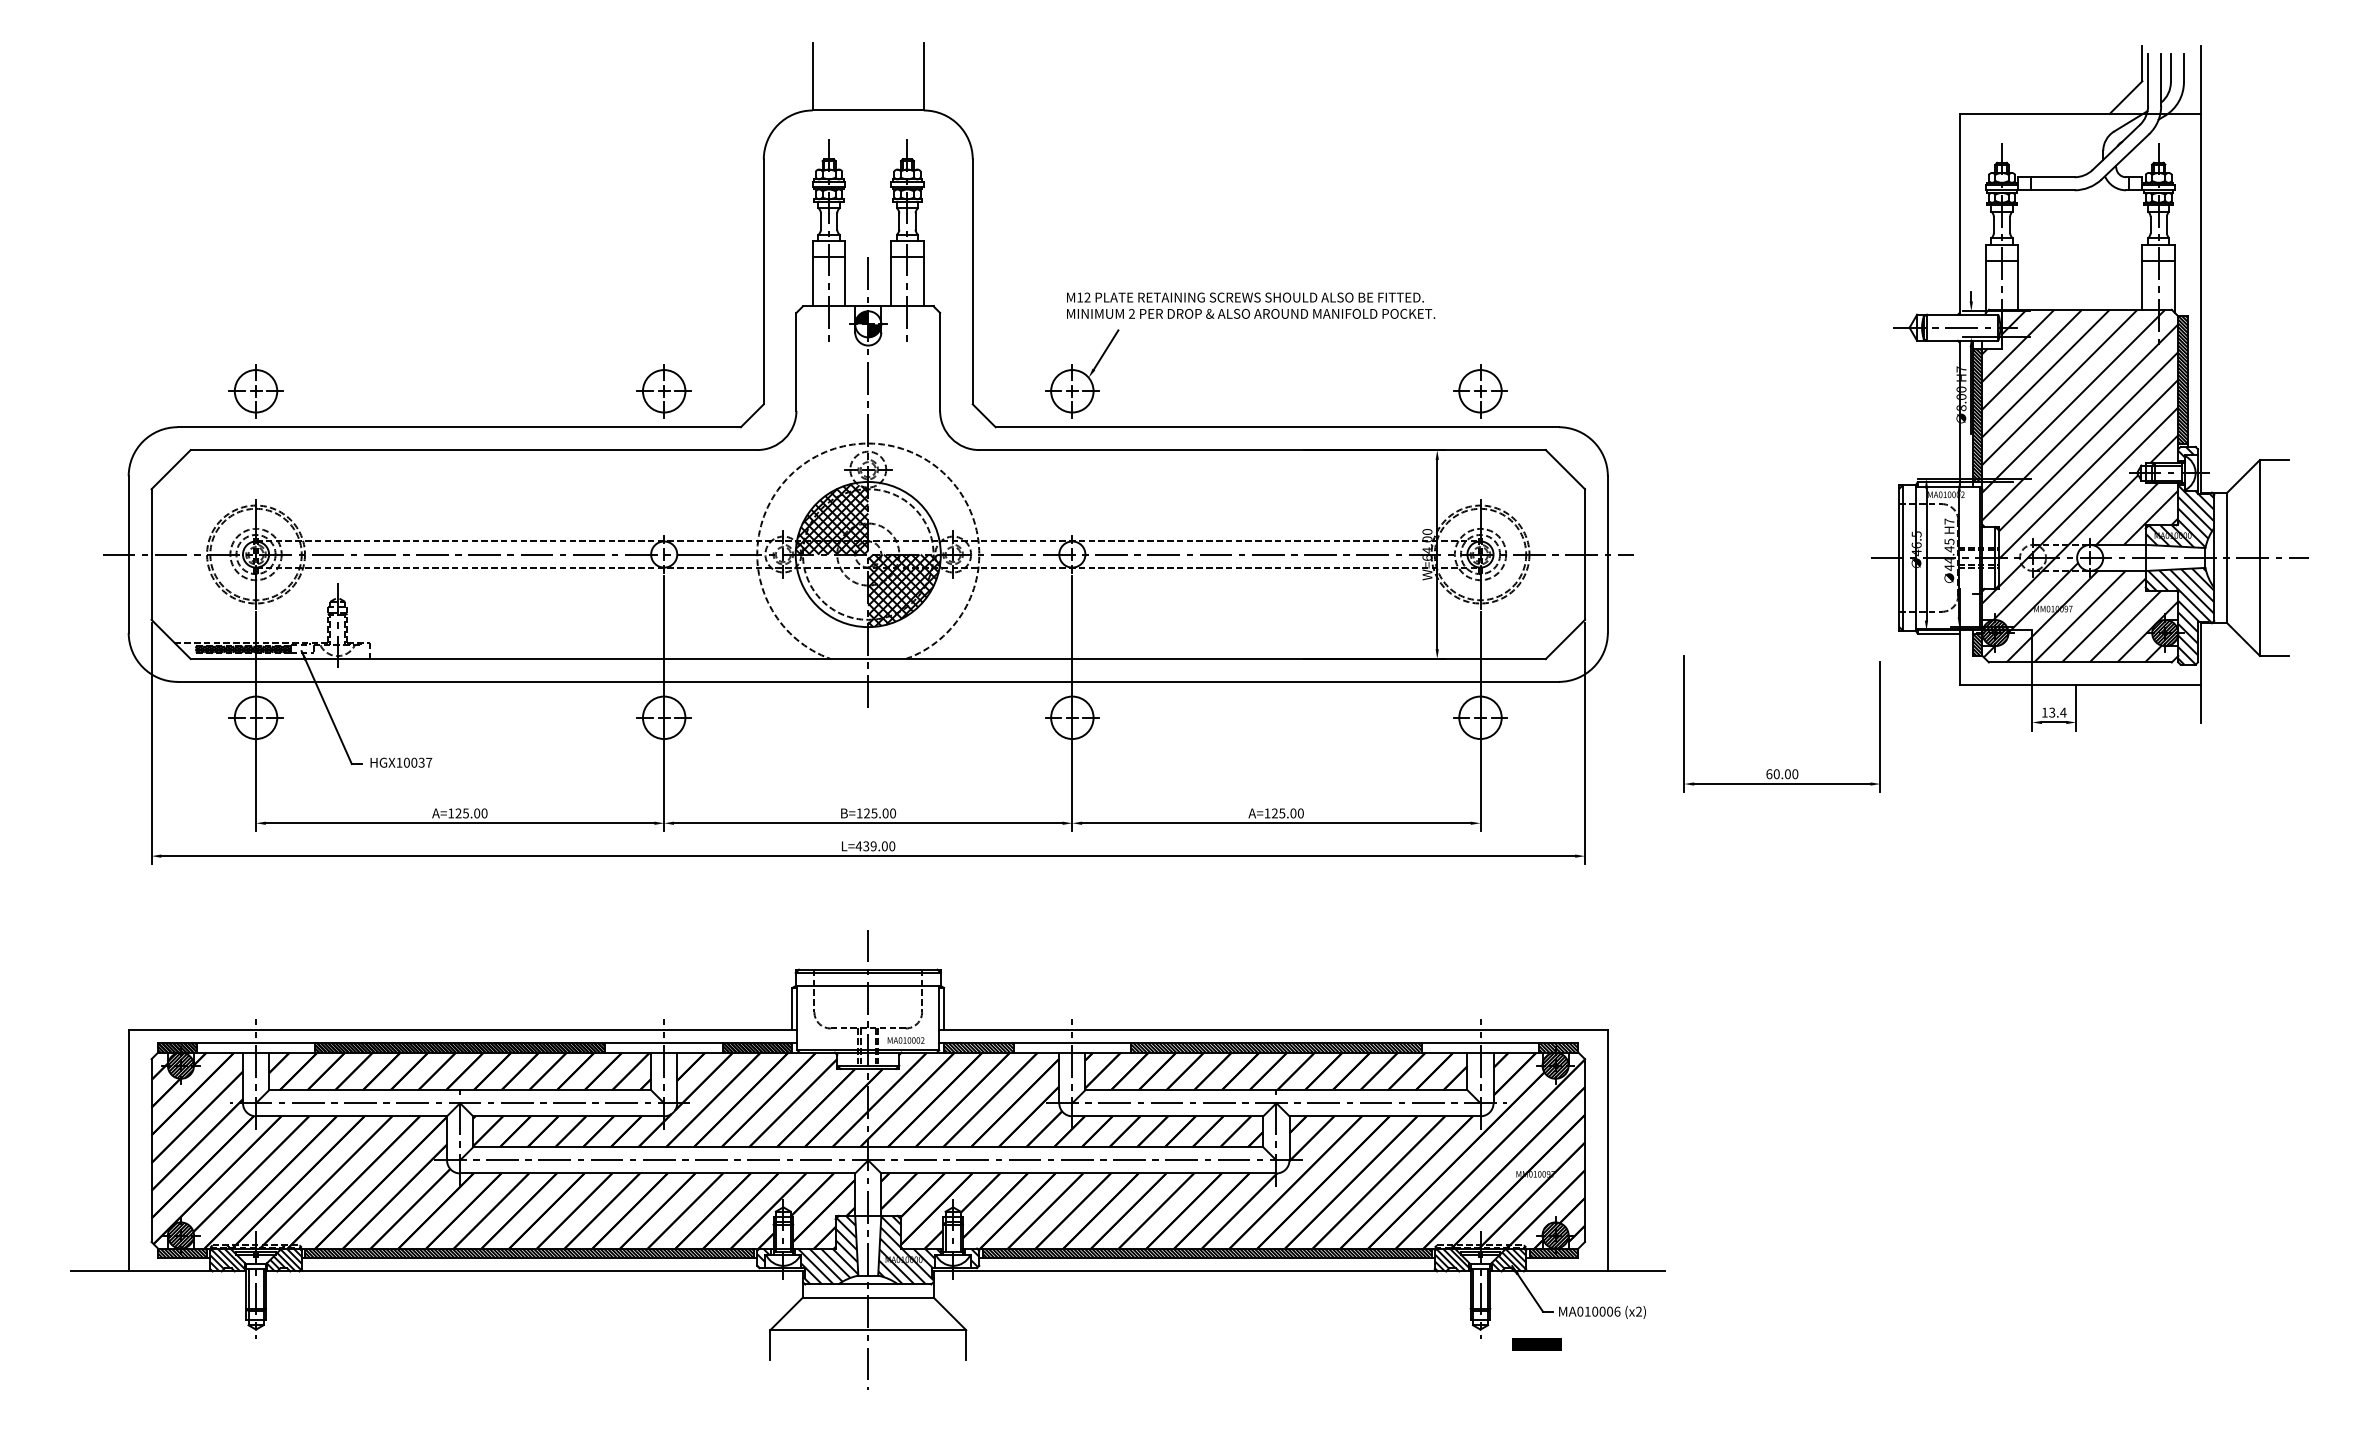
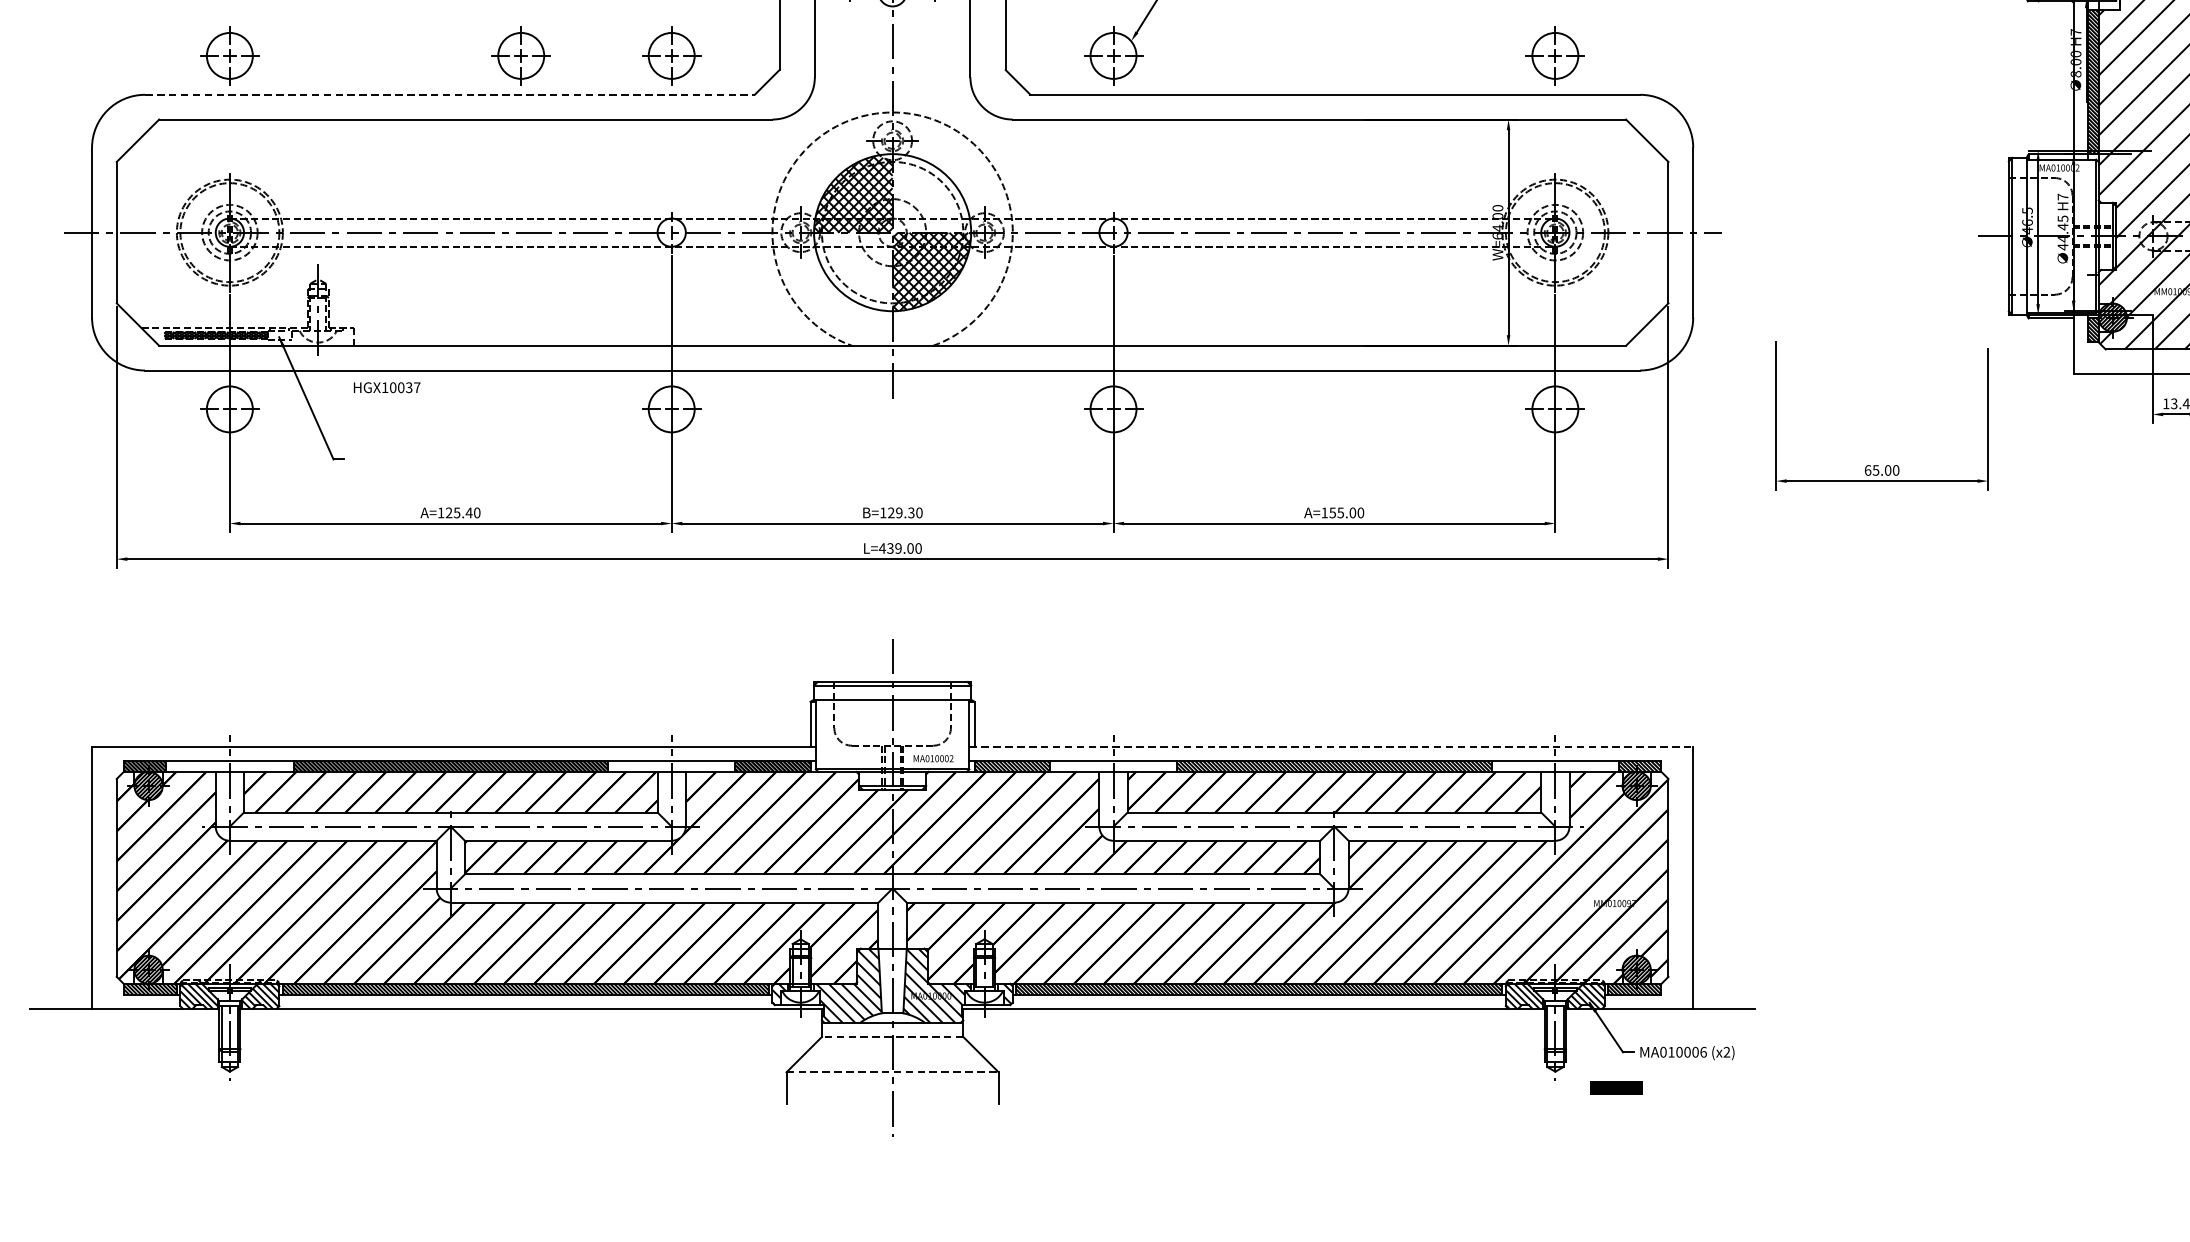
part: (524, 391) -> (520, 56), added
line: (459, 427) -> (450, 95), solid -> dashed
text: (401, 762) -> (387, 387), moved
text: (1776, 774) -> (1875, 470), 60.00 -> 65.00
text: (476, 813) -> (468, 512), A=125.00 -> A=125.40
text: (879, 813) -> (904, 512), B=125.00 -> B=129.30
text: (1274, 813) -> (1332, 512), A=125.00 -> A=155.00
line: (1274, 1029) -> (1332, 746), solid -> dashed
line: (867, 1297) -> (891, 1036), solid -> dashed
line: (868, 1330) -> (892, 1072), solid -> dashed

